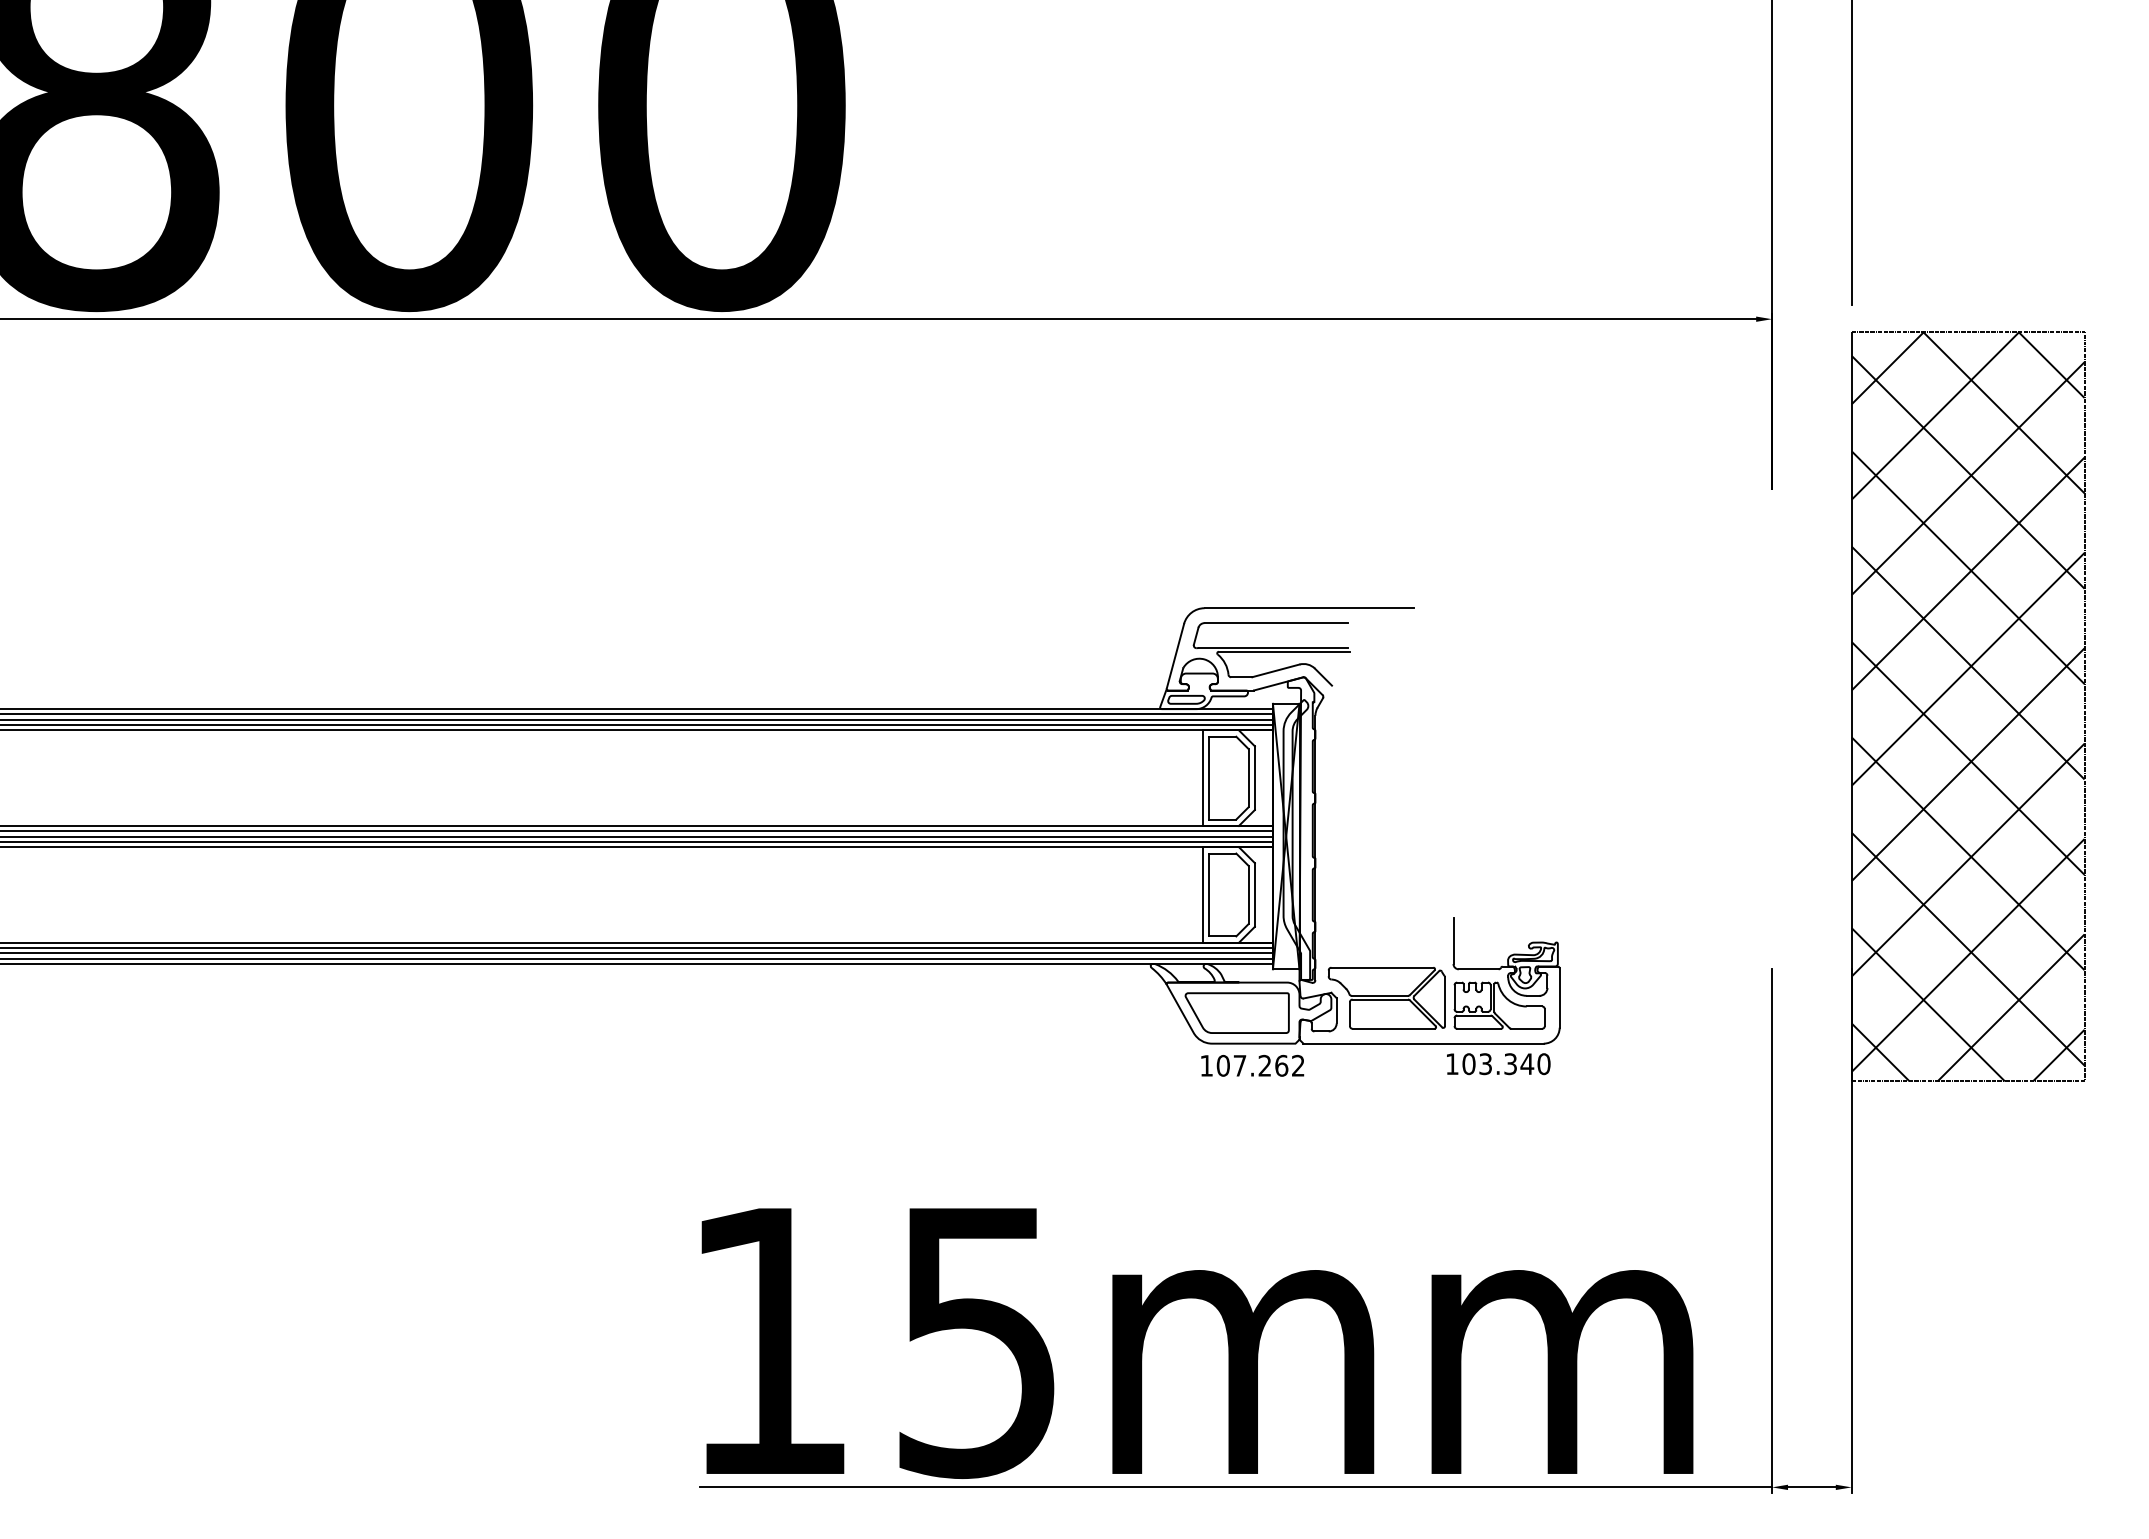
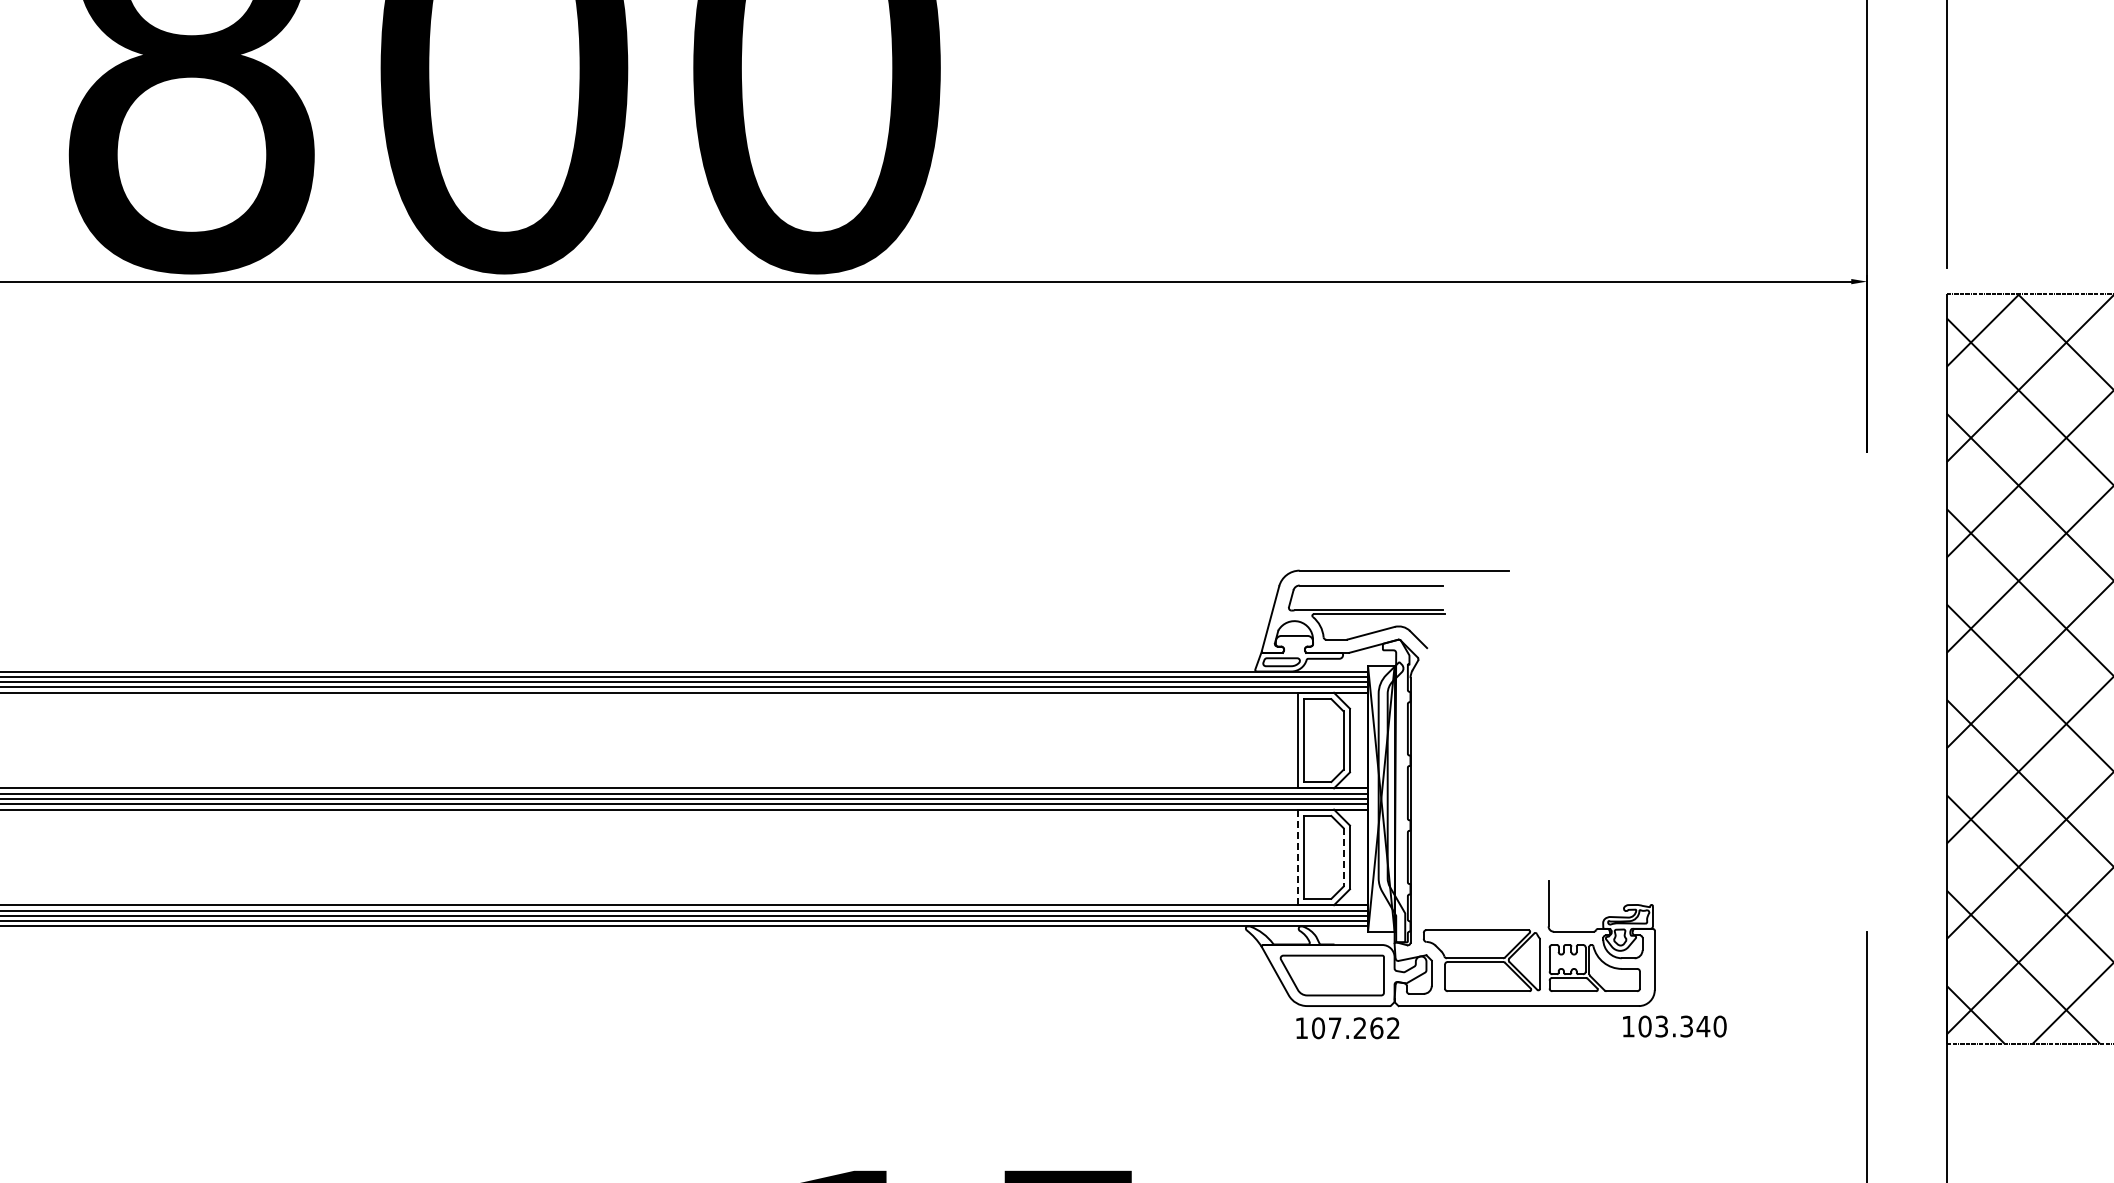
line: (1202, 894) -> (1297, 856), solid -> dashed
line: (1248, 895) -> (1343, 857), solid -> dashed
text: (1498, 1064) -> (1674, 1026), moved

